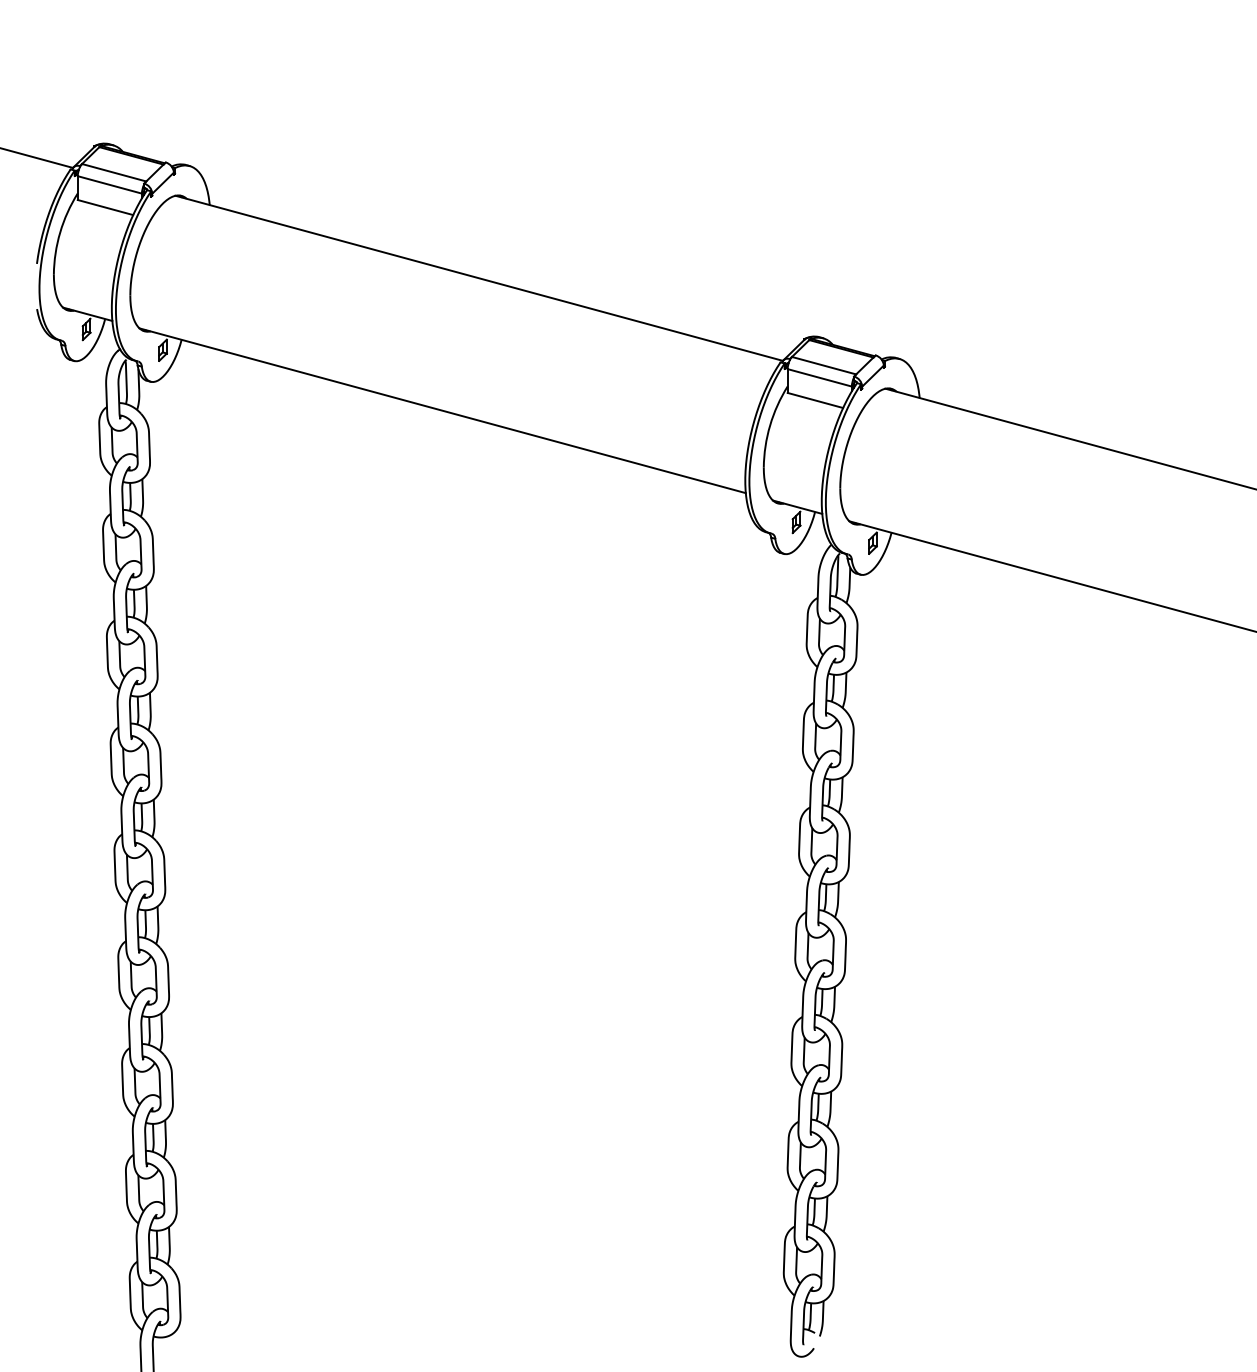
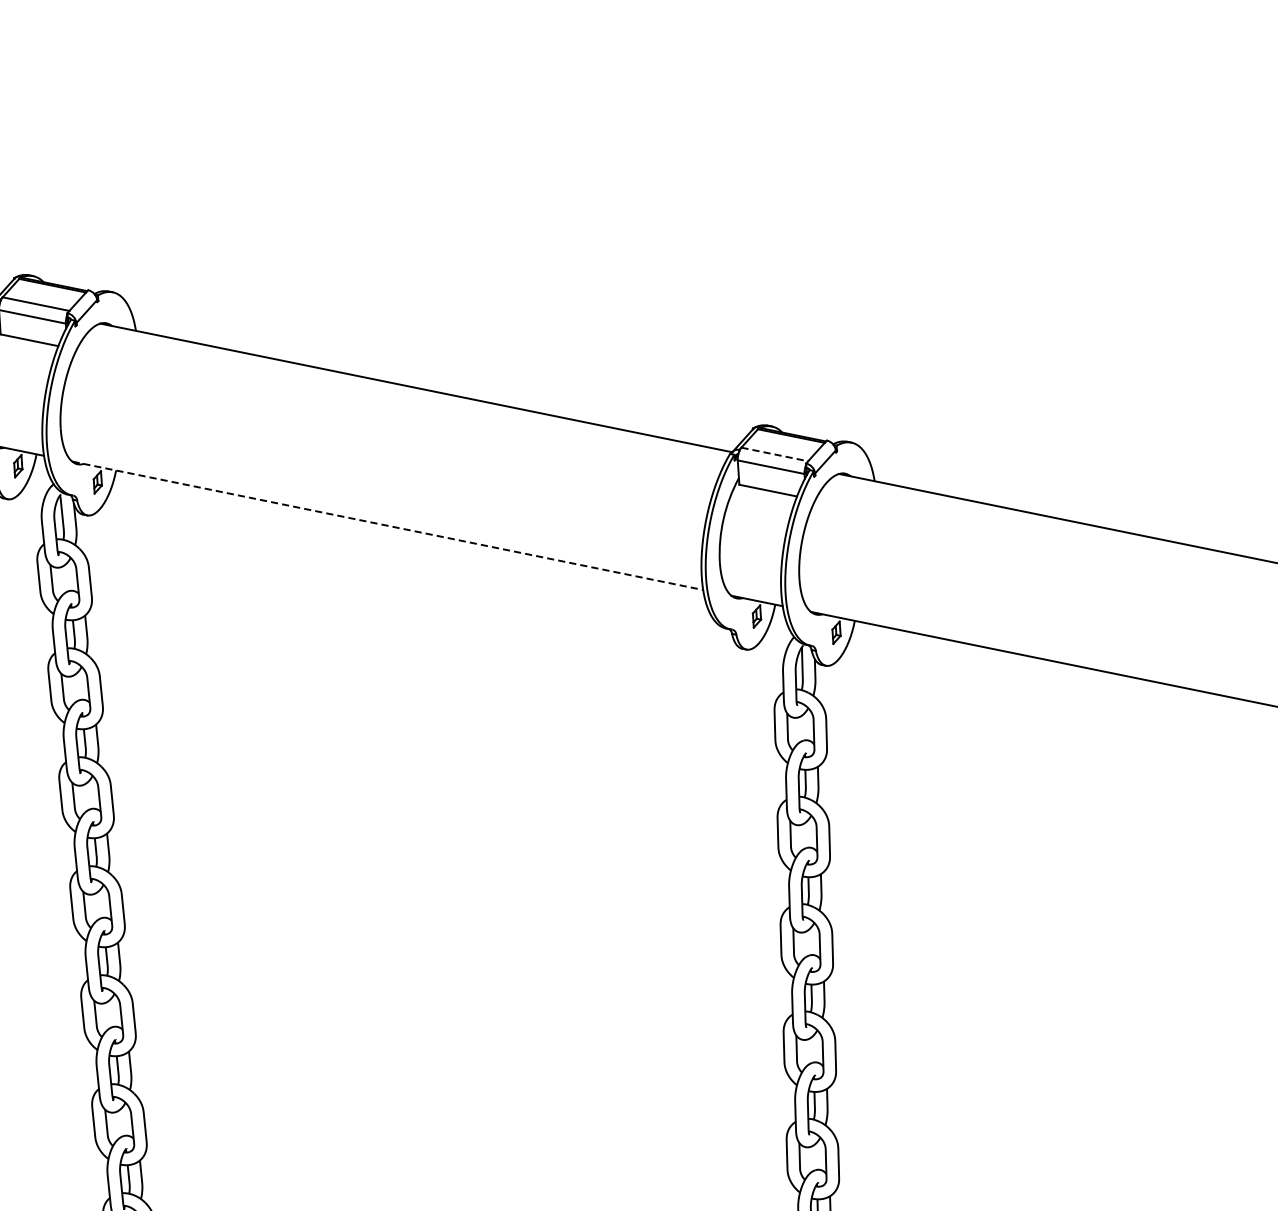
line: (824, 365) -> (775, 454), solid -> dashed
line: (443, 410) -> (388, 525), solid -> dashed

